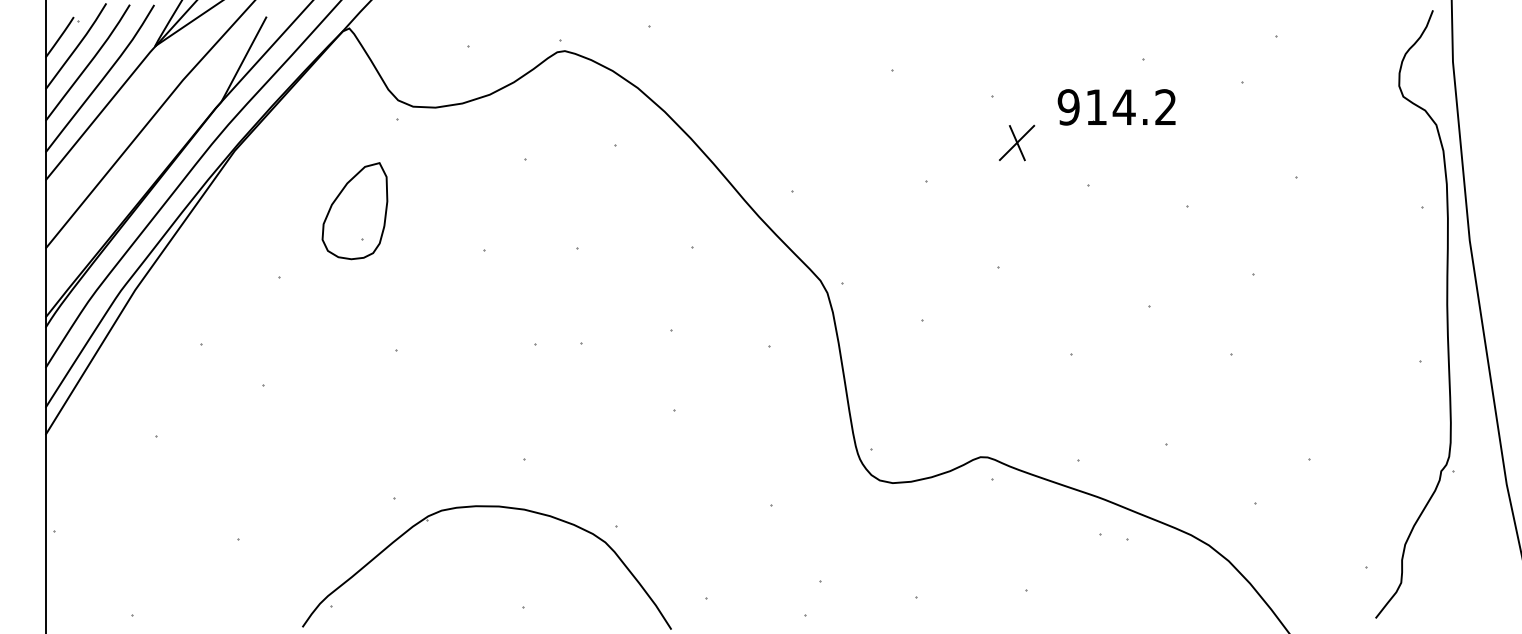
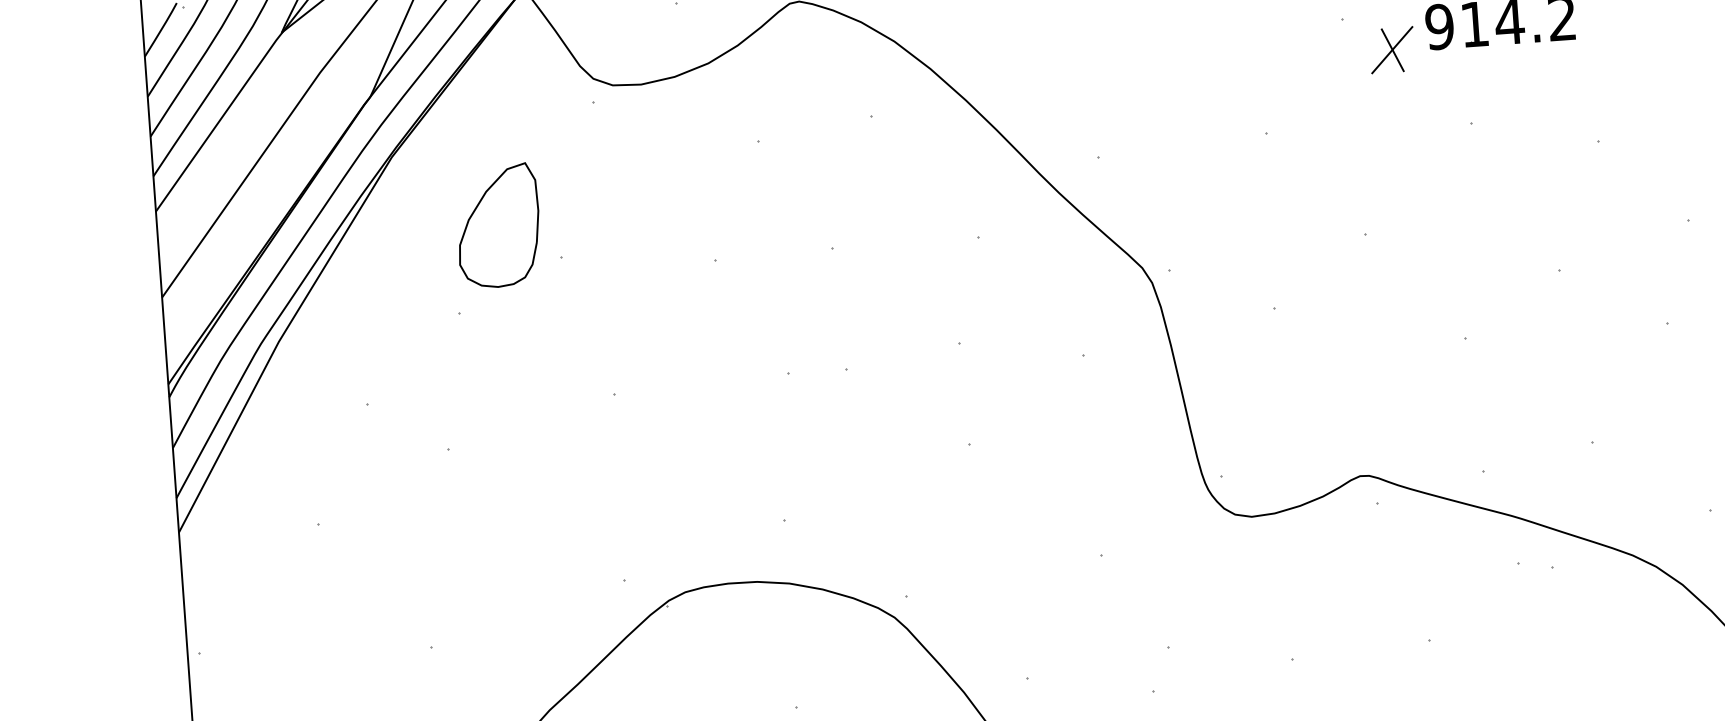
part: (1017, 142) -> (1392, 49), moved
part: (354, 211) -> (497, 226), moved

